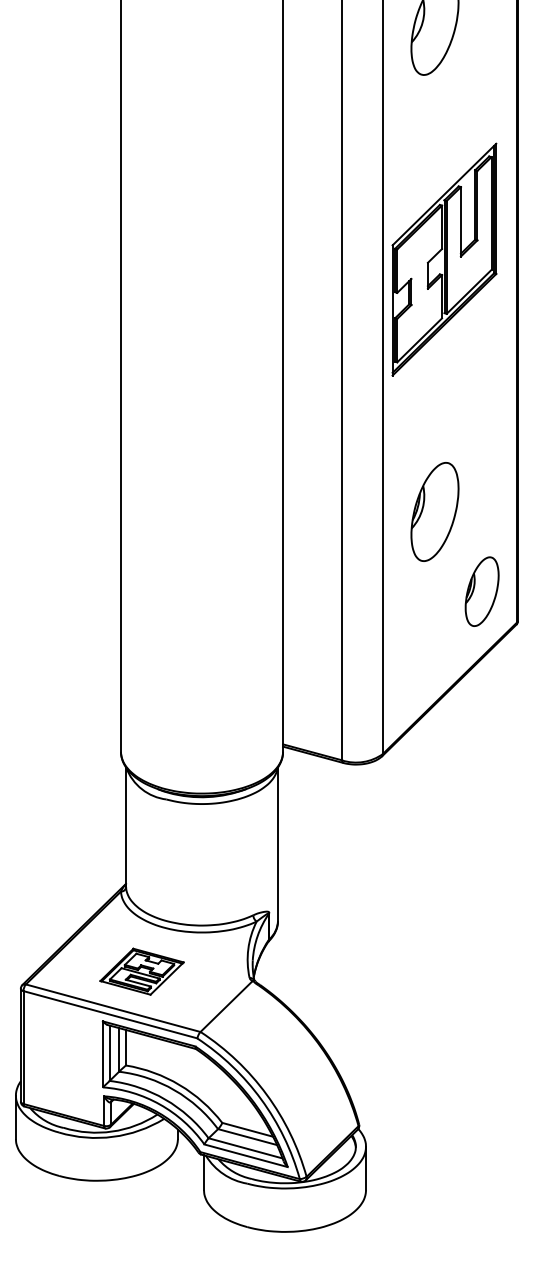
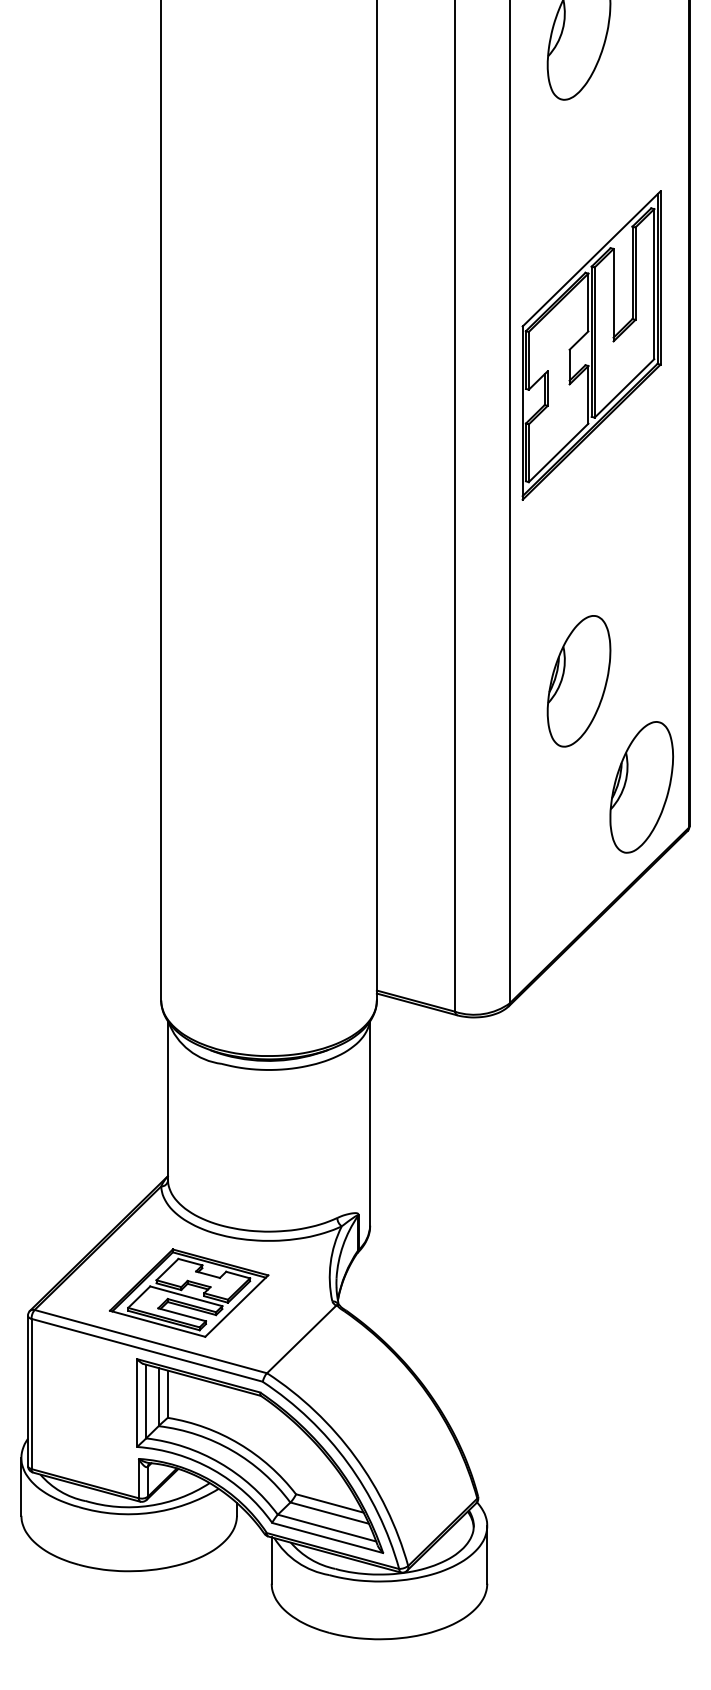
part: (481, 591) -> (641, 787), size x1.43
part: (142, 971) -> (189, 1292), size x1.43

